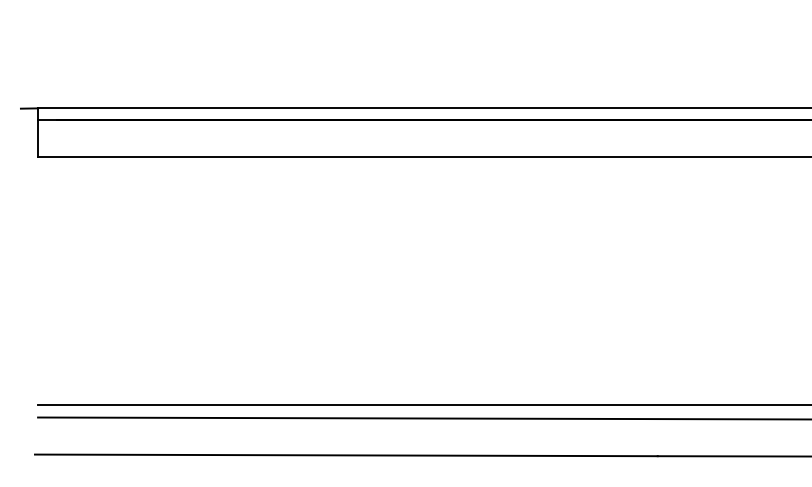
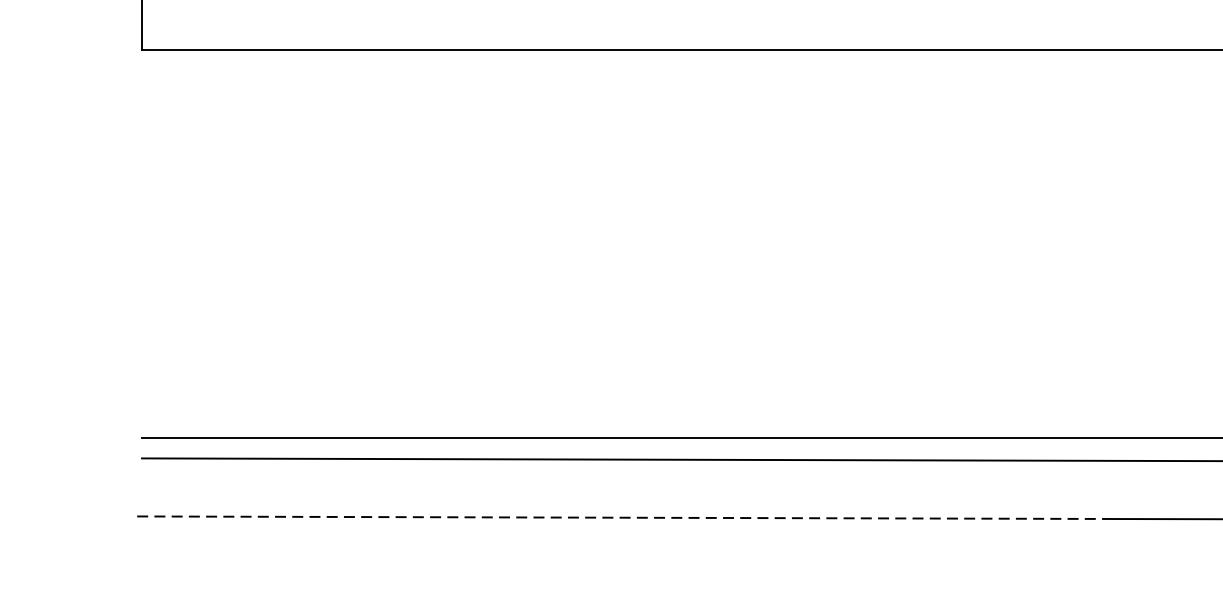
line: (346, 455) -> (625, 517), solid -> dashed

